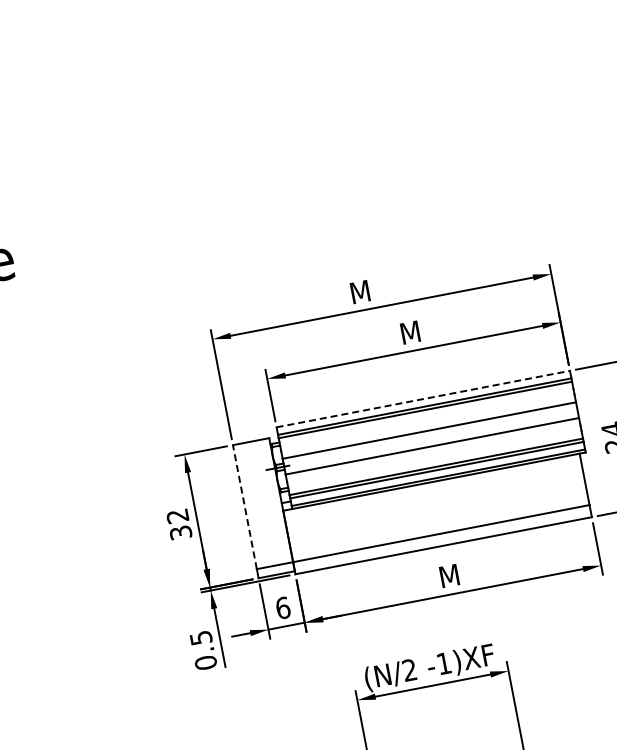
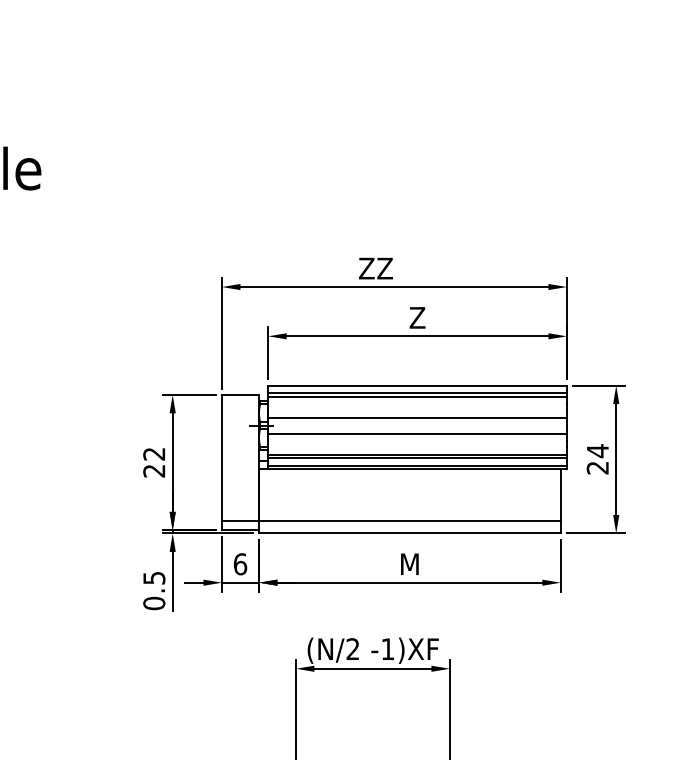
text: (359, 292) -> (375, 268), M -> ZZ
text: (410, 332) -> (417, 317), M -> Z
line: (424, 398) -> (418, 385), dashed -> solid
line: (245, 506) -> (222, 457), dashed -> solid
text: (181, 532) -> (154, 470), 32 -> 22

